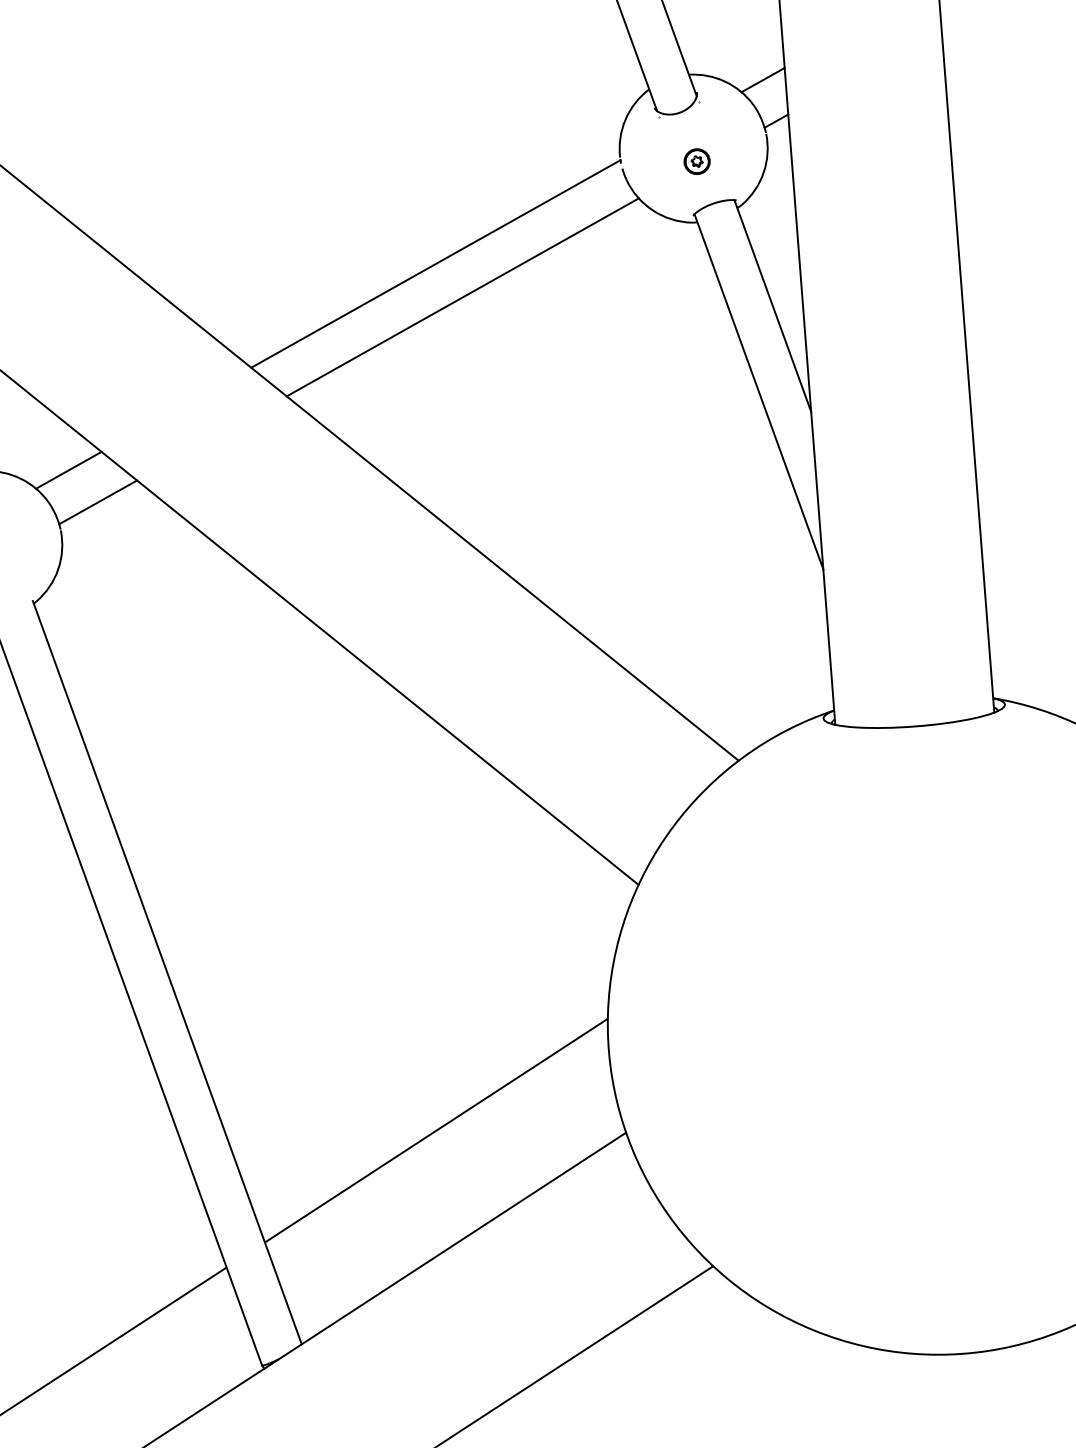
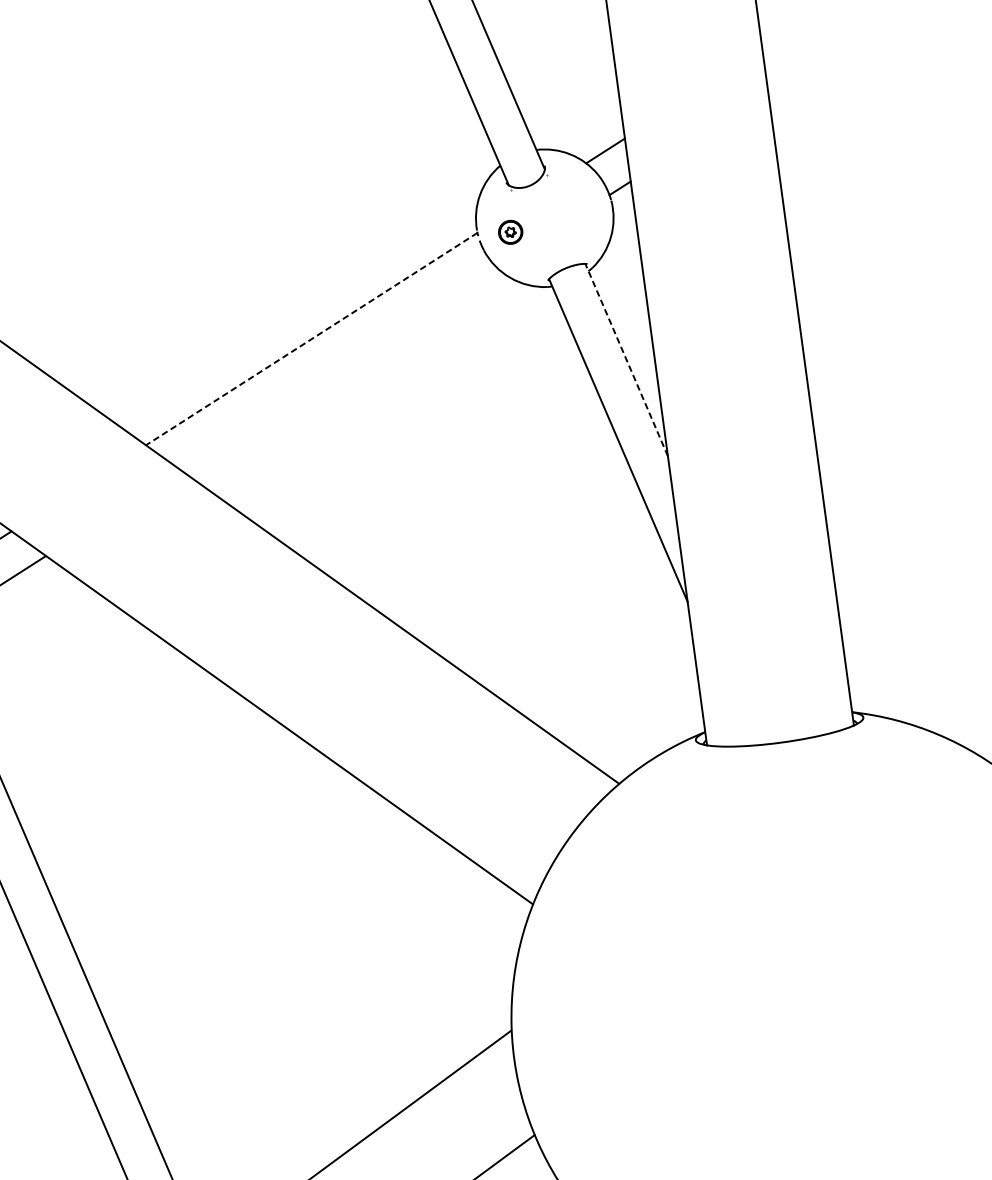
part: (696, 161) -> (510, 232), moved
line: (435, 263) -> (311, 338), solid -> dashed
line: (462, 297) -> (338, 368), removed
line: (772, 305) -> (626, 359), solid -> dashed

